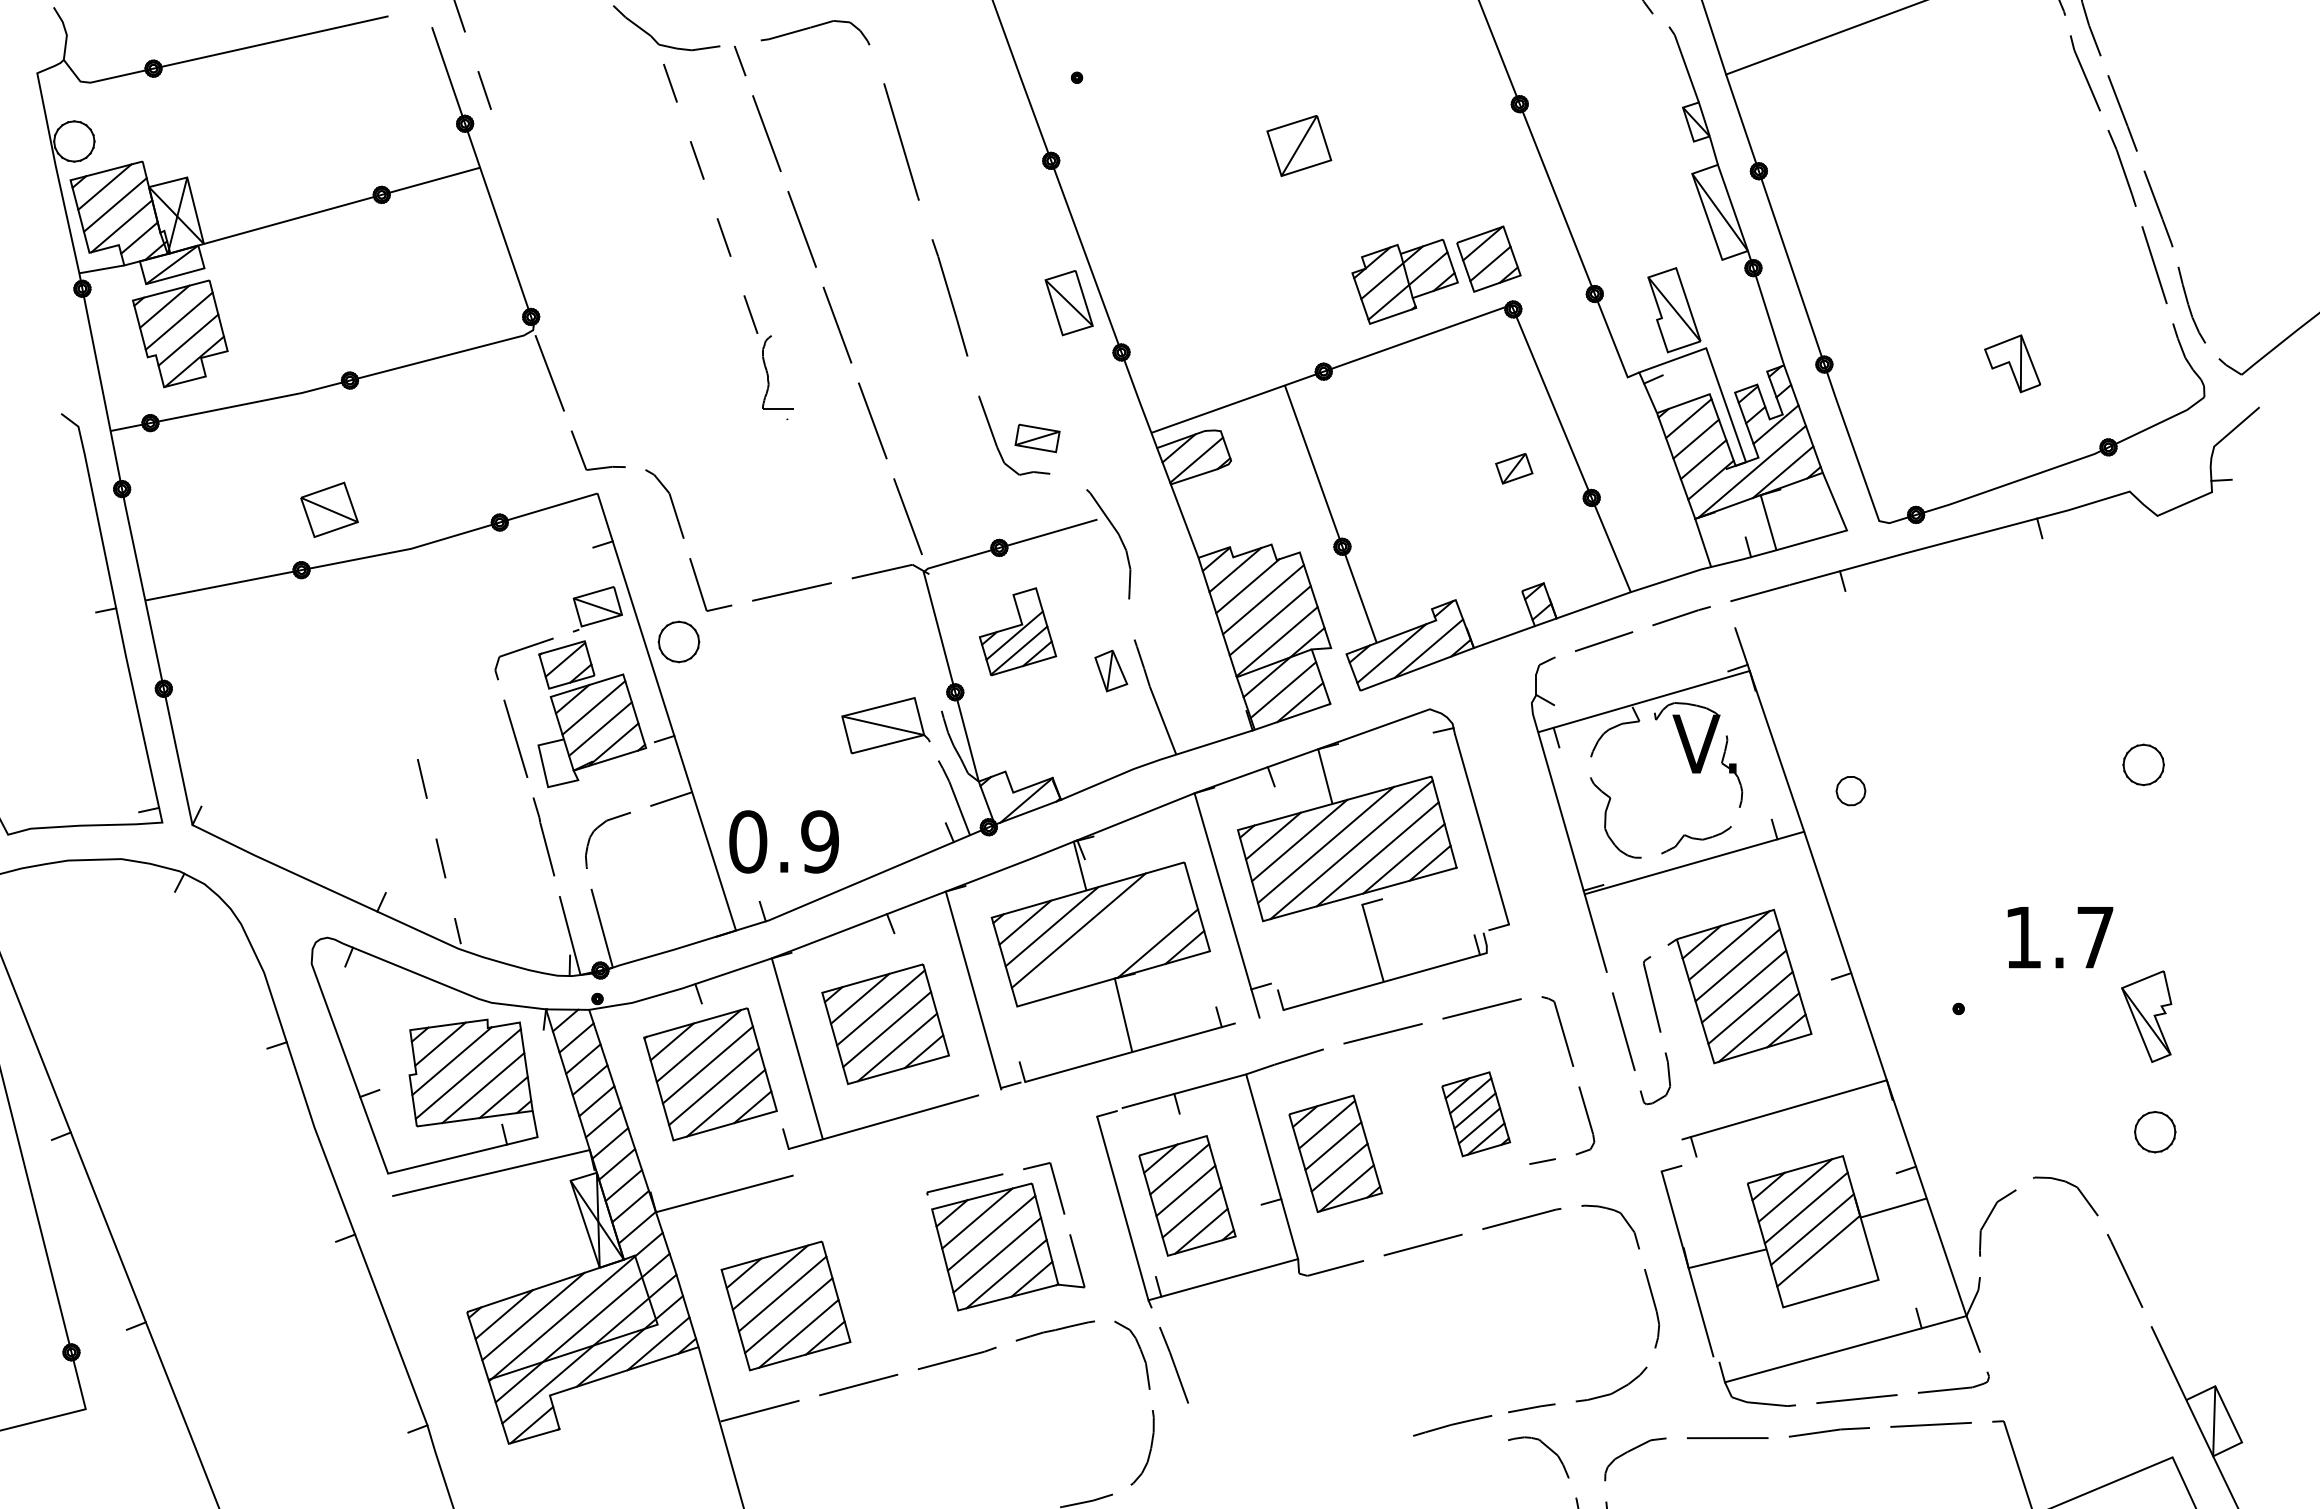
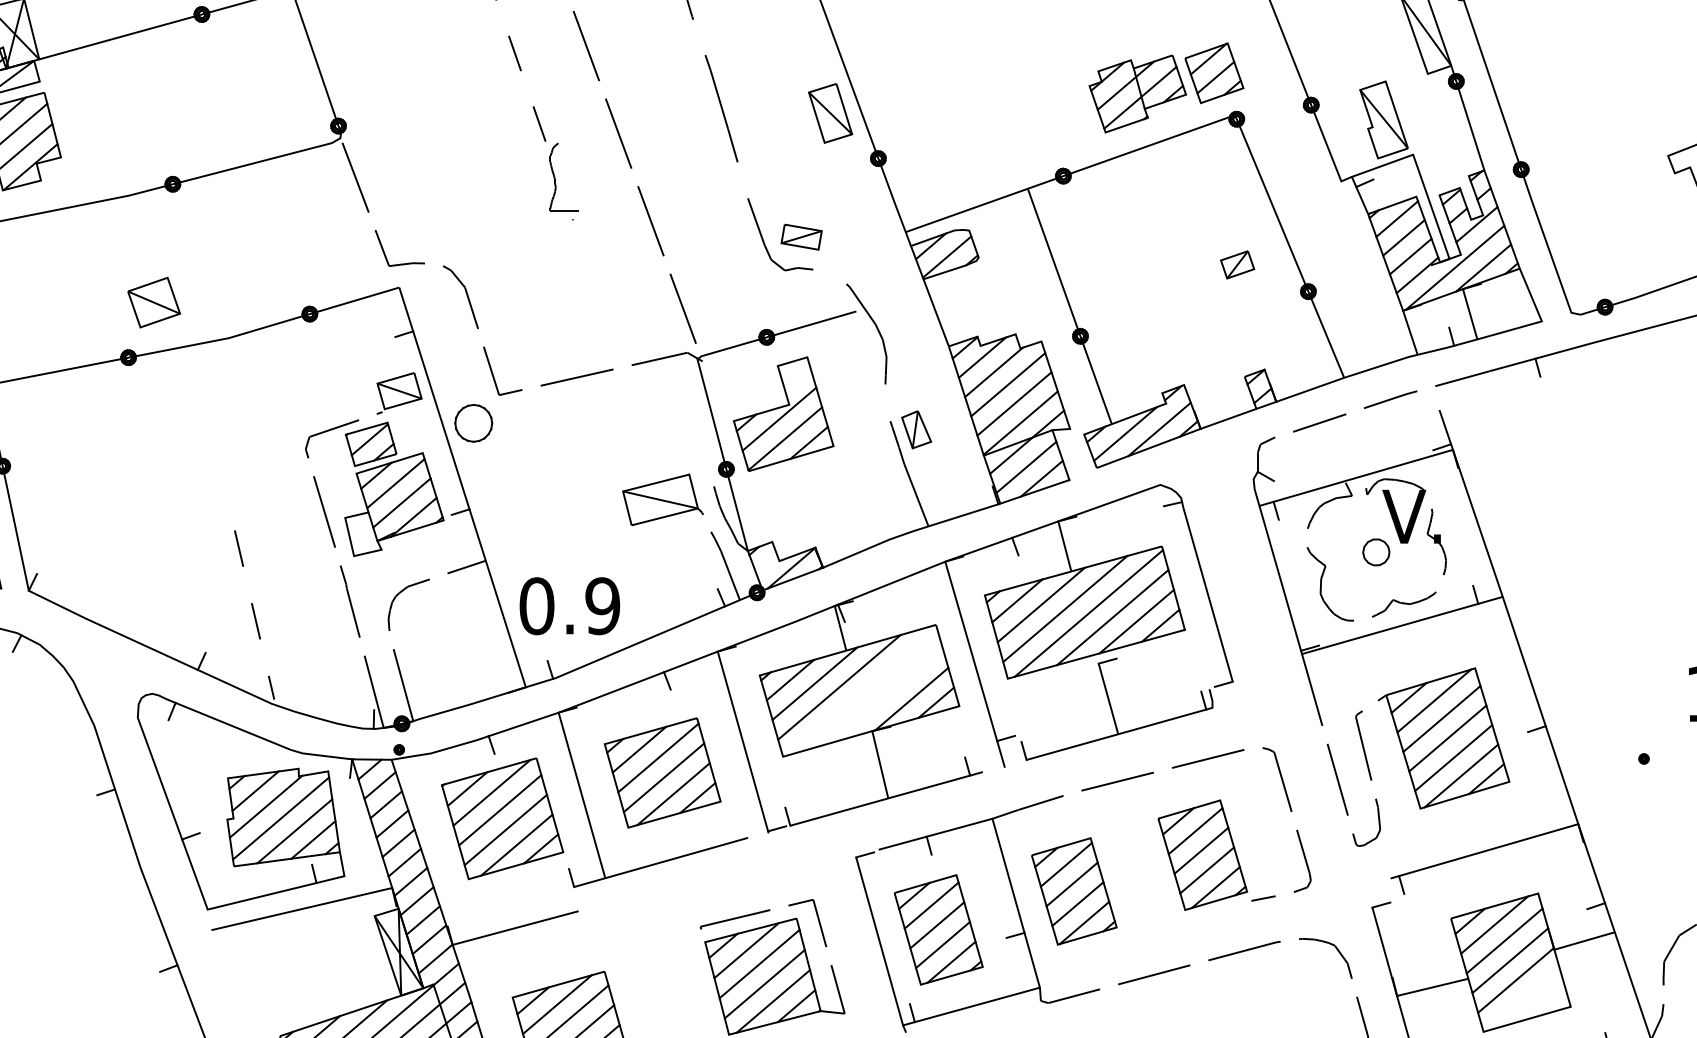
part: (1017, 631) -> (783, 413), size x1.43
part: (1111, 671) -> (916, 430), moved
part: (1850, 791) -> (1375, 552), moved
part: (1475, 1114) -> (1202, 855), size x1.43

